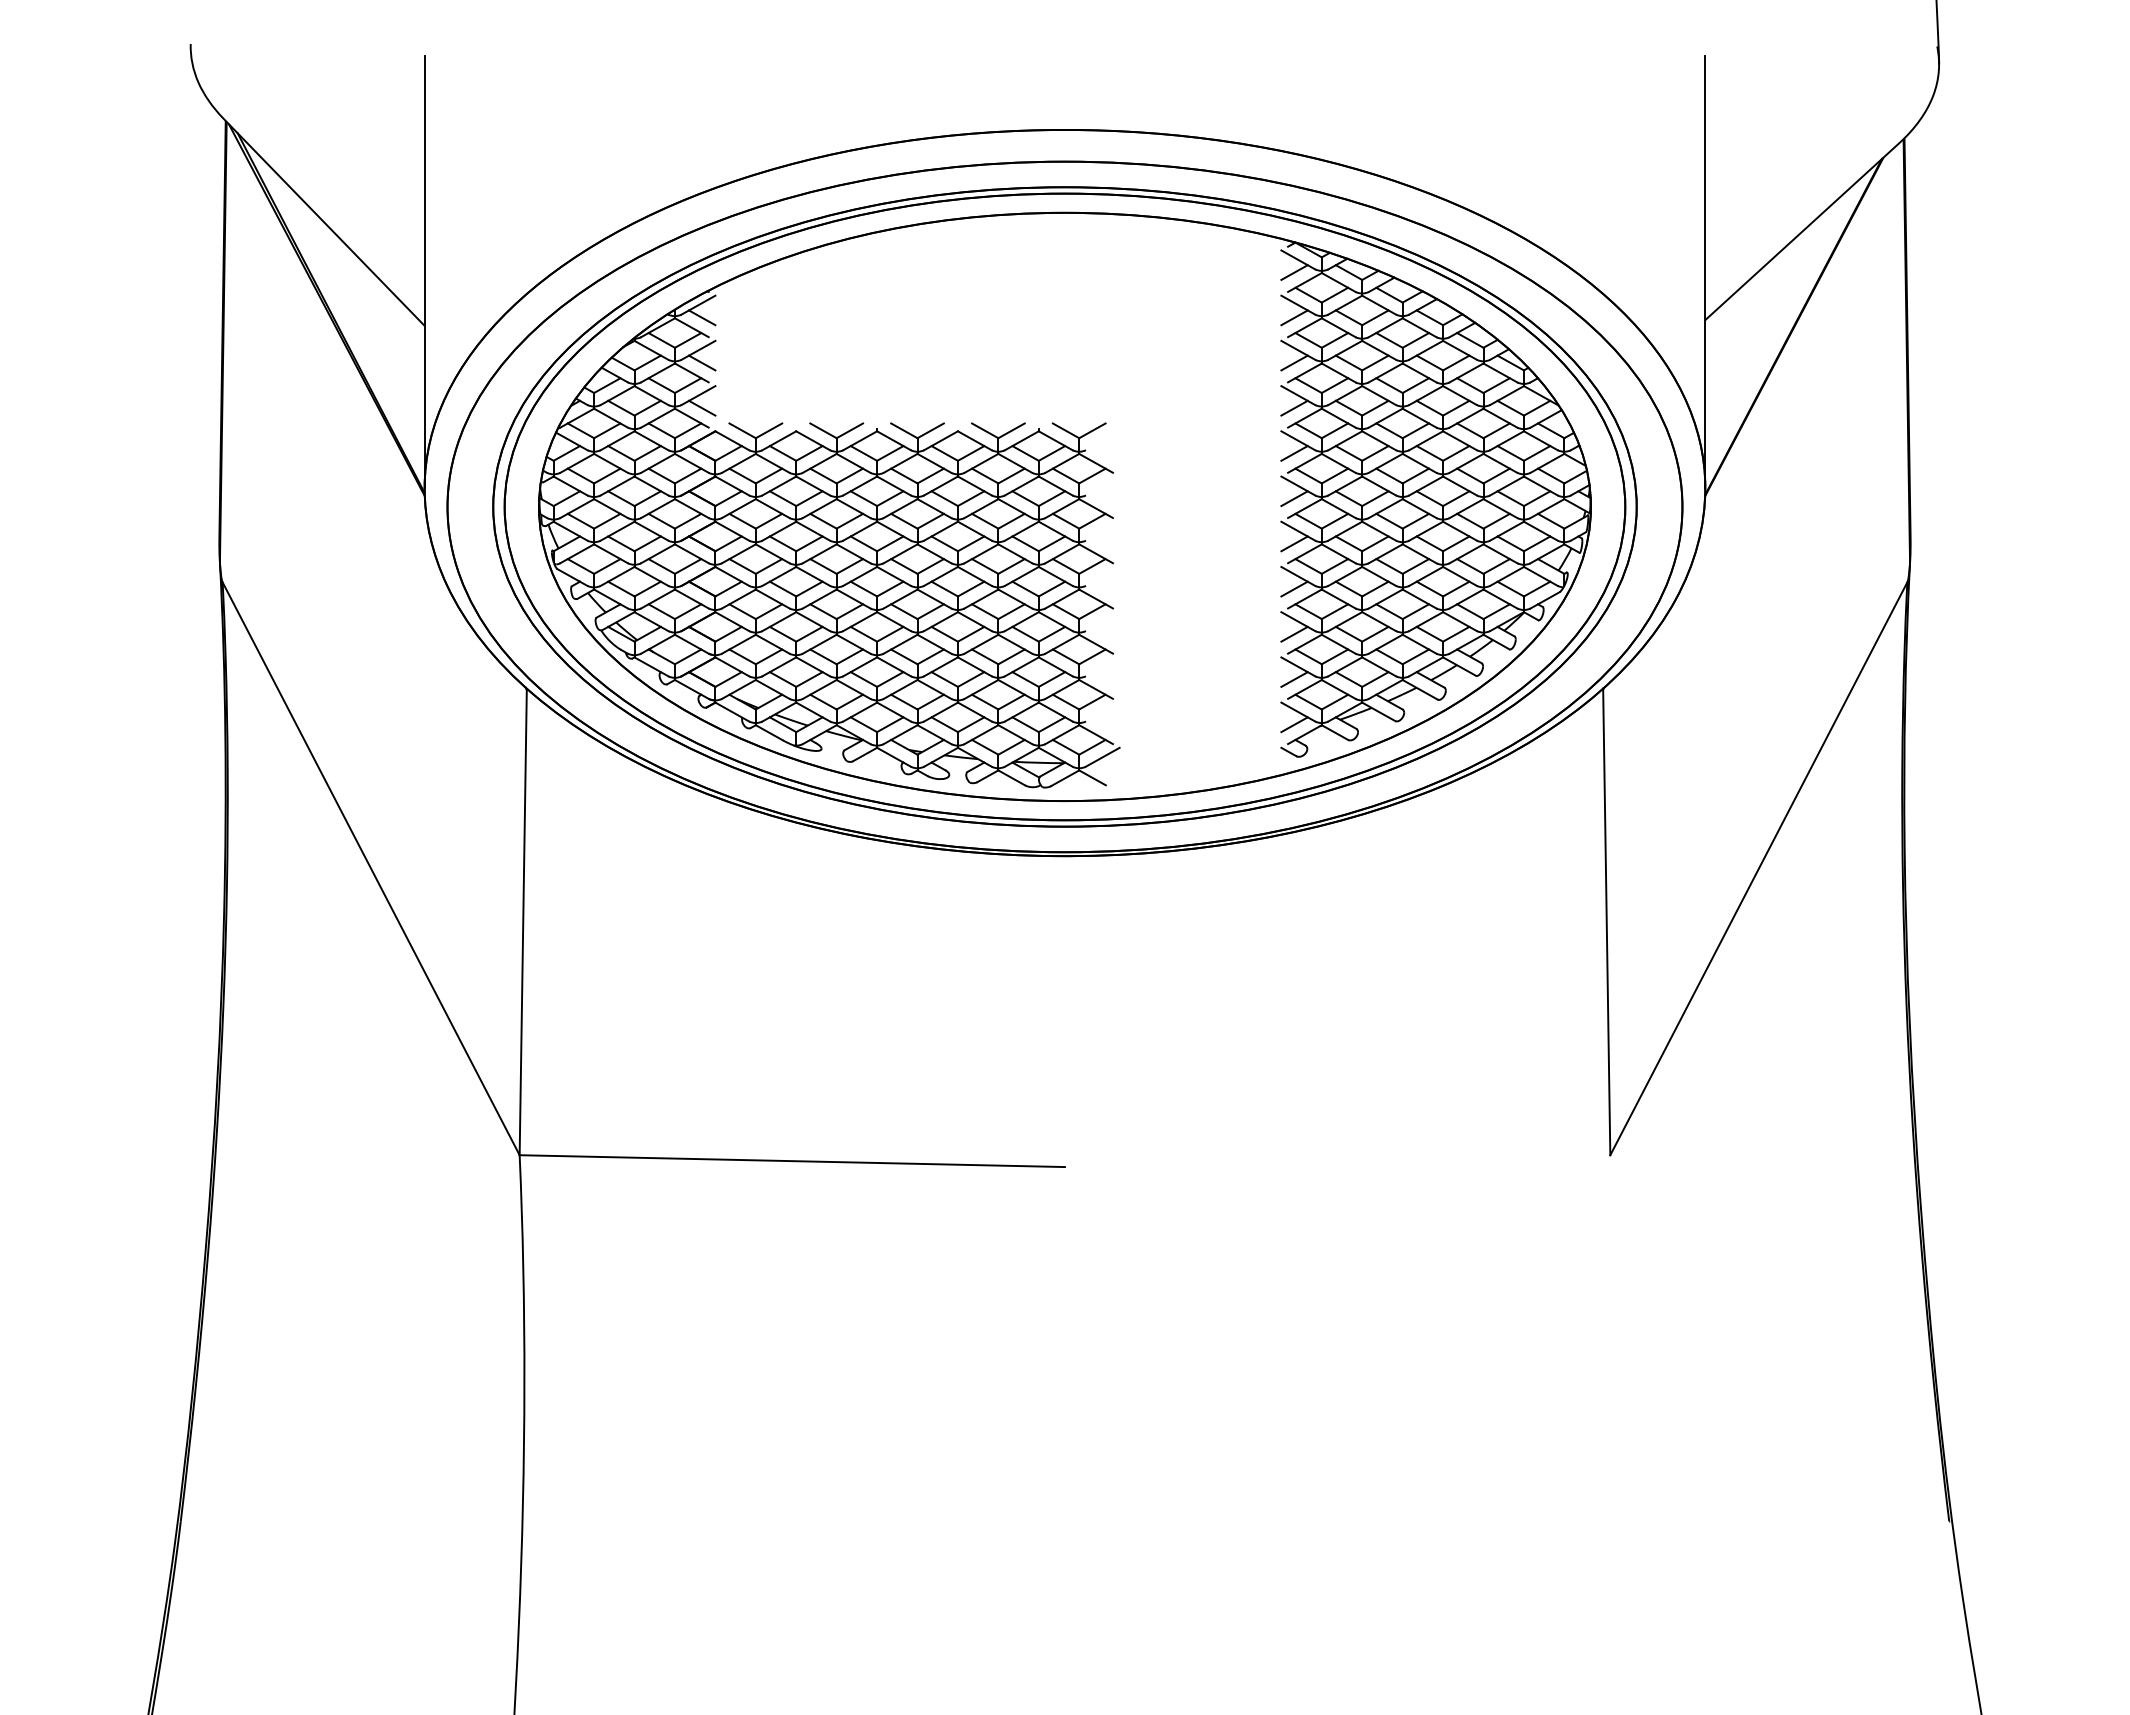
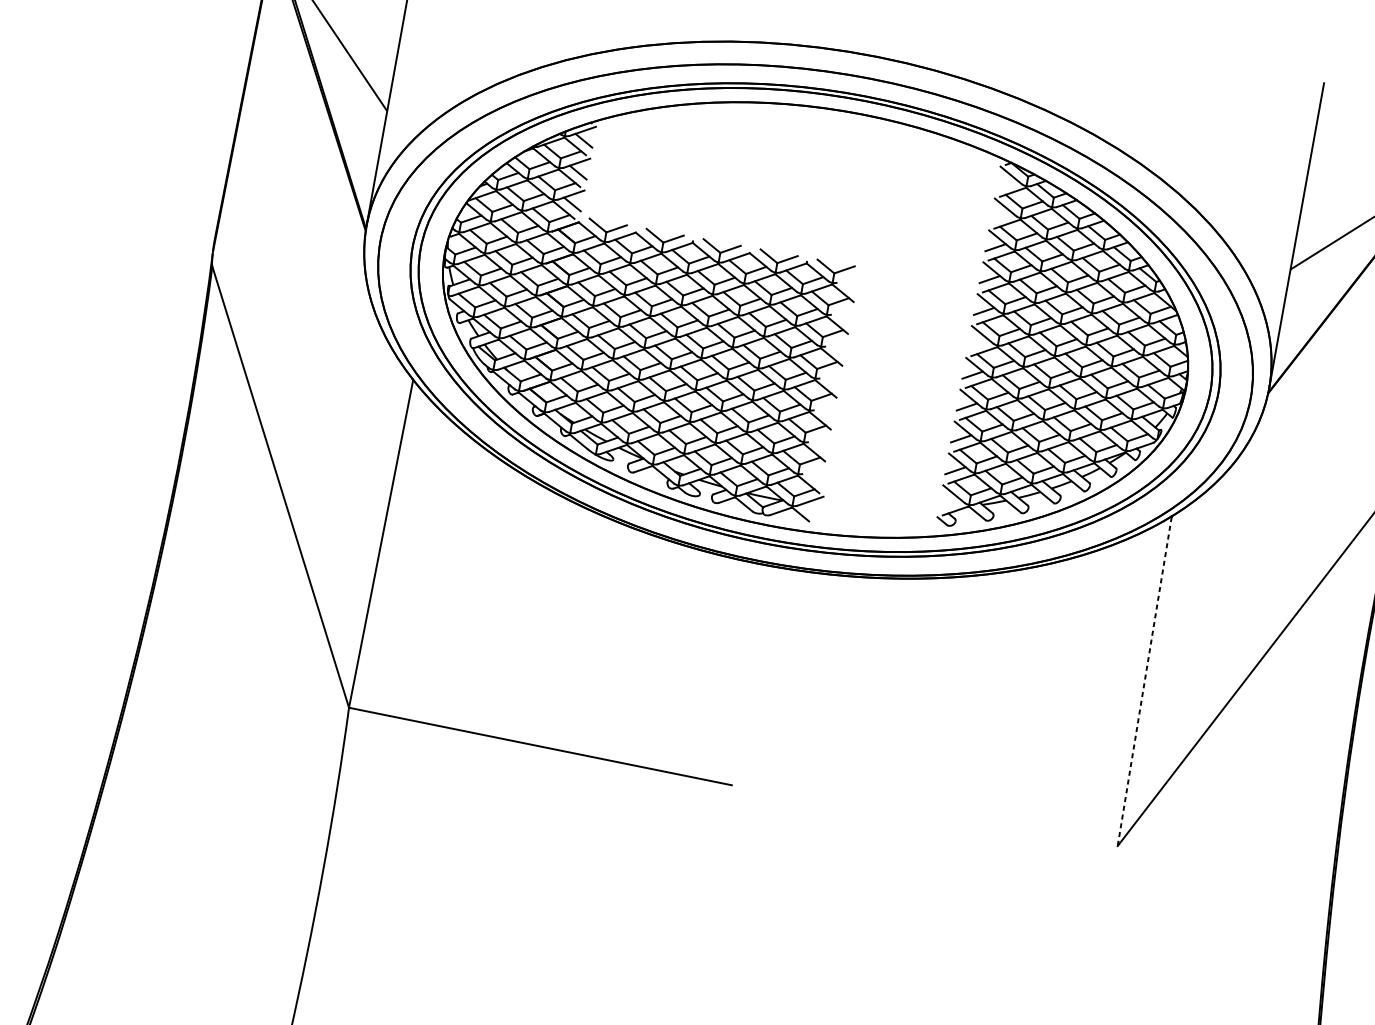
line: (1294, 272) -> (1007, 183), removed
line: (1294, 317) -> (1001, 215), removed
line: (1294, 498) -> (978, 343), removed
line: (1294, 724) -> (949, 502), removed
line: (1606, 922) -> (1144, 681), solid -> dashed

